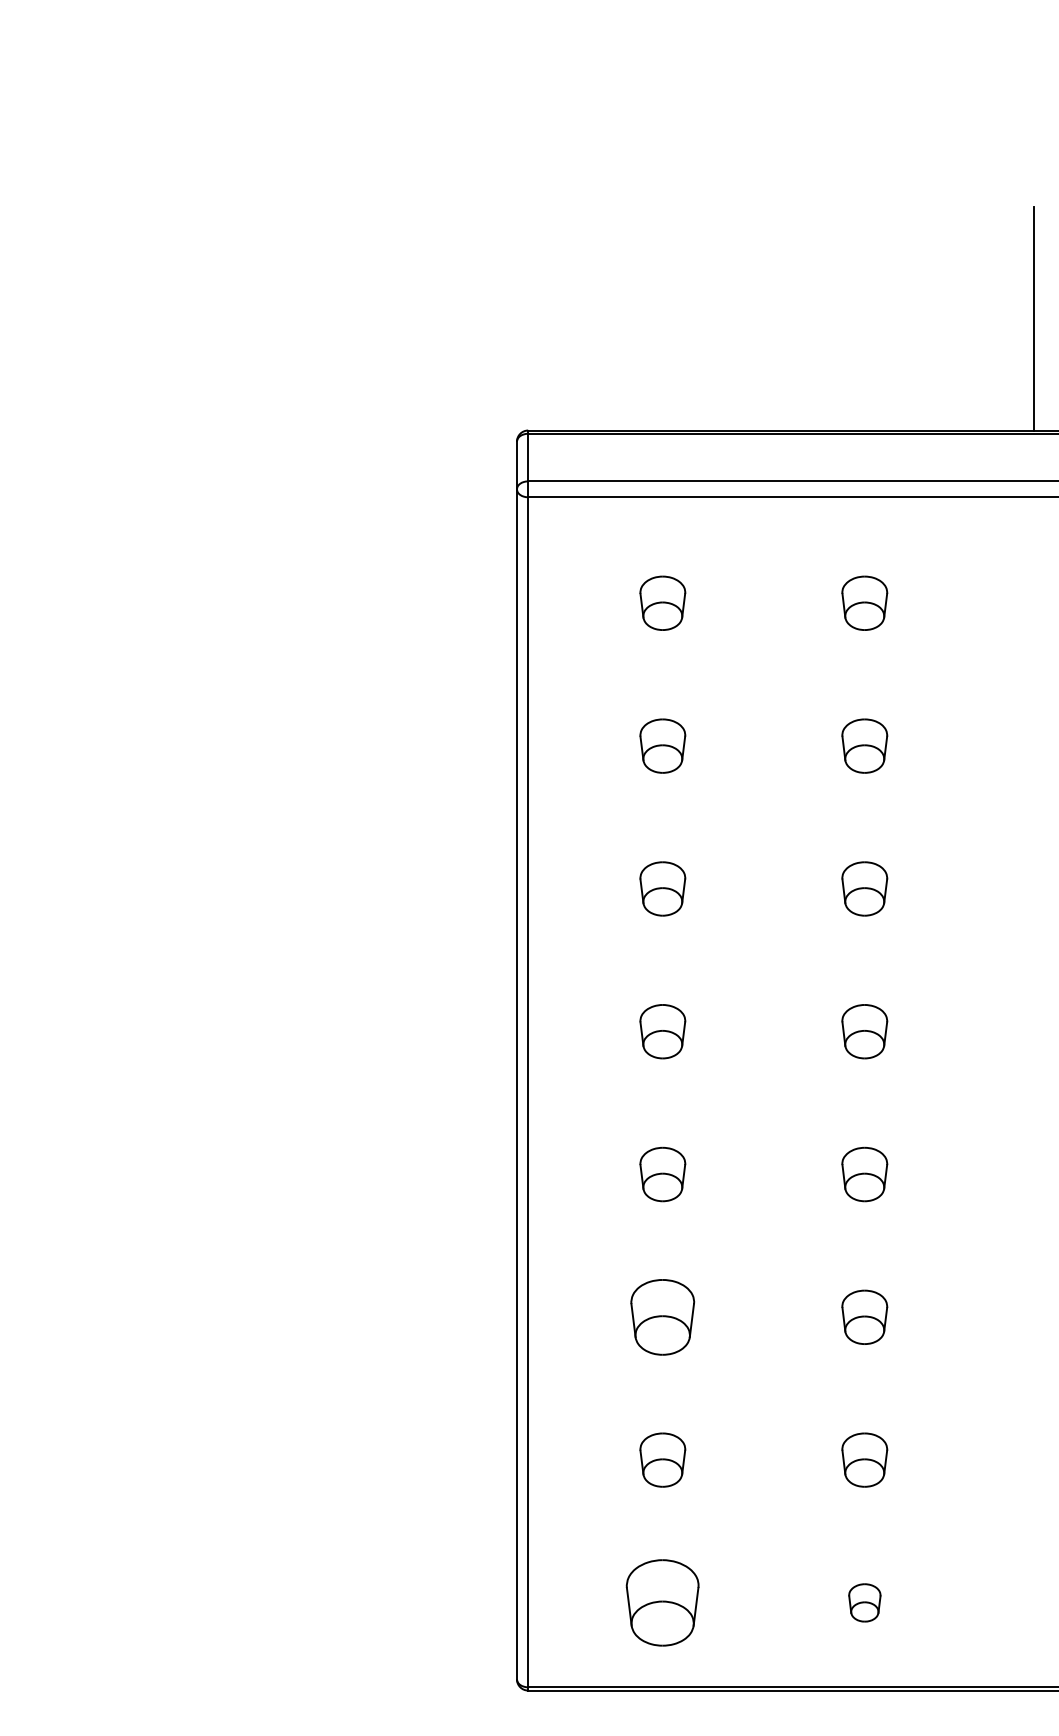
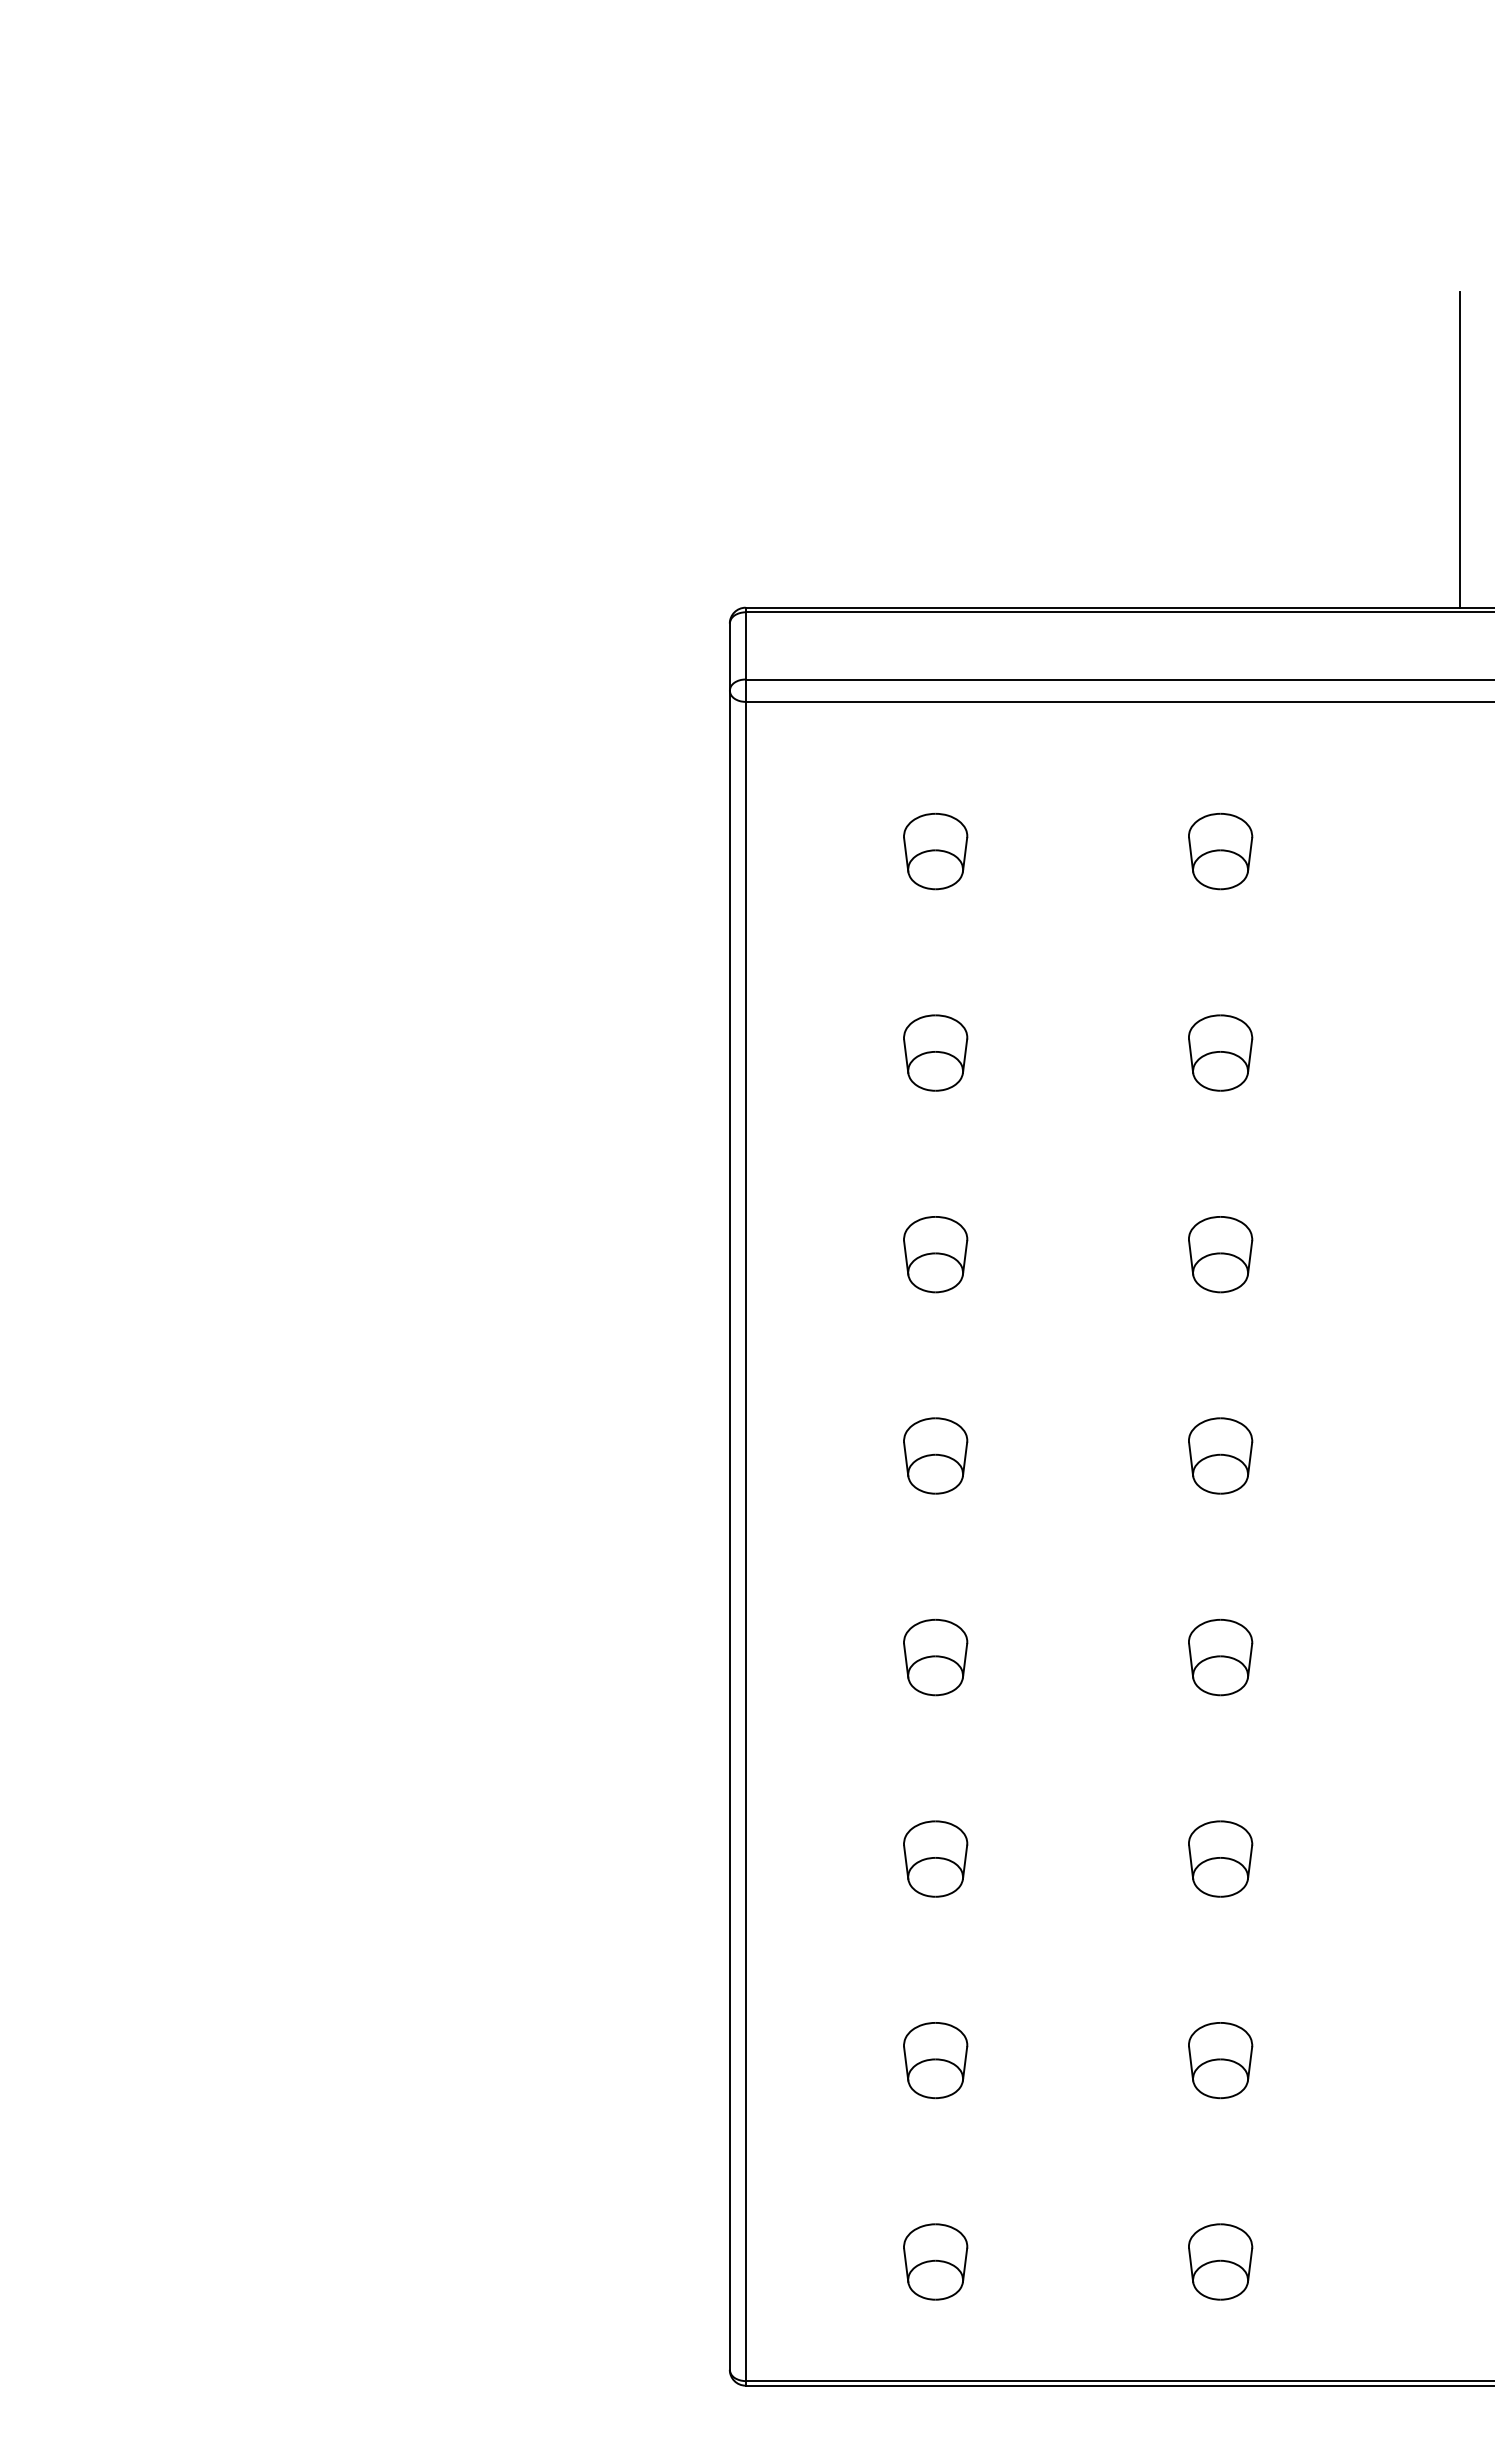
part: (662, 1316) -> (935, 1858), size x0.71
part: (662, 1602) -> (935, 2261), size x0.62
part: (864, 1602) -> (1220, 2261), size x1.43

